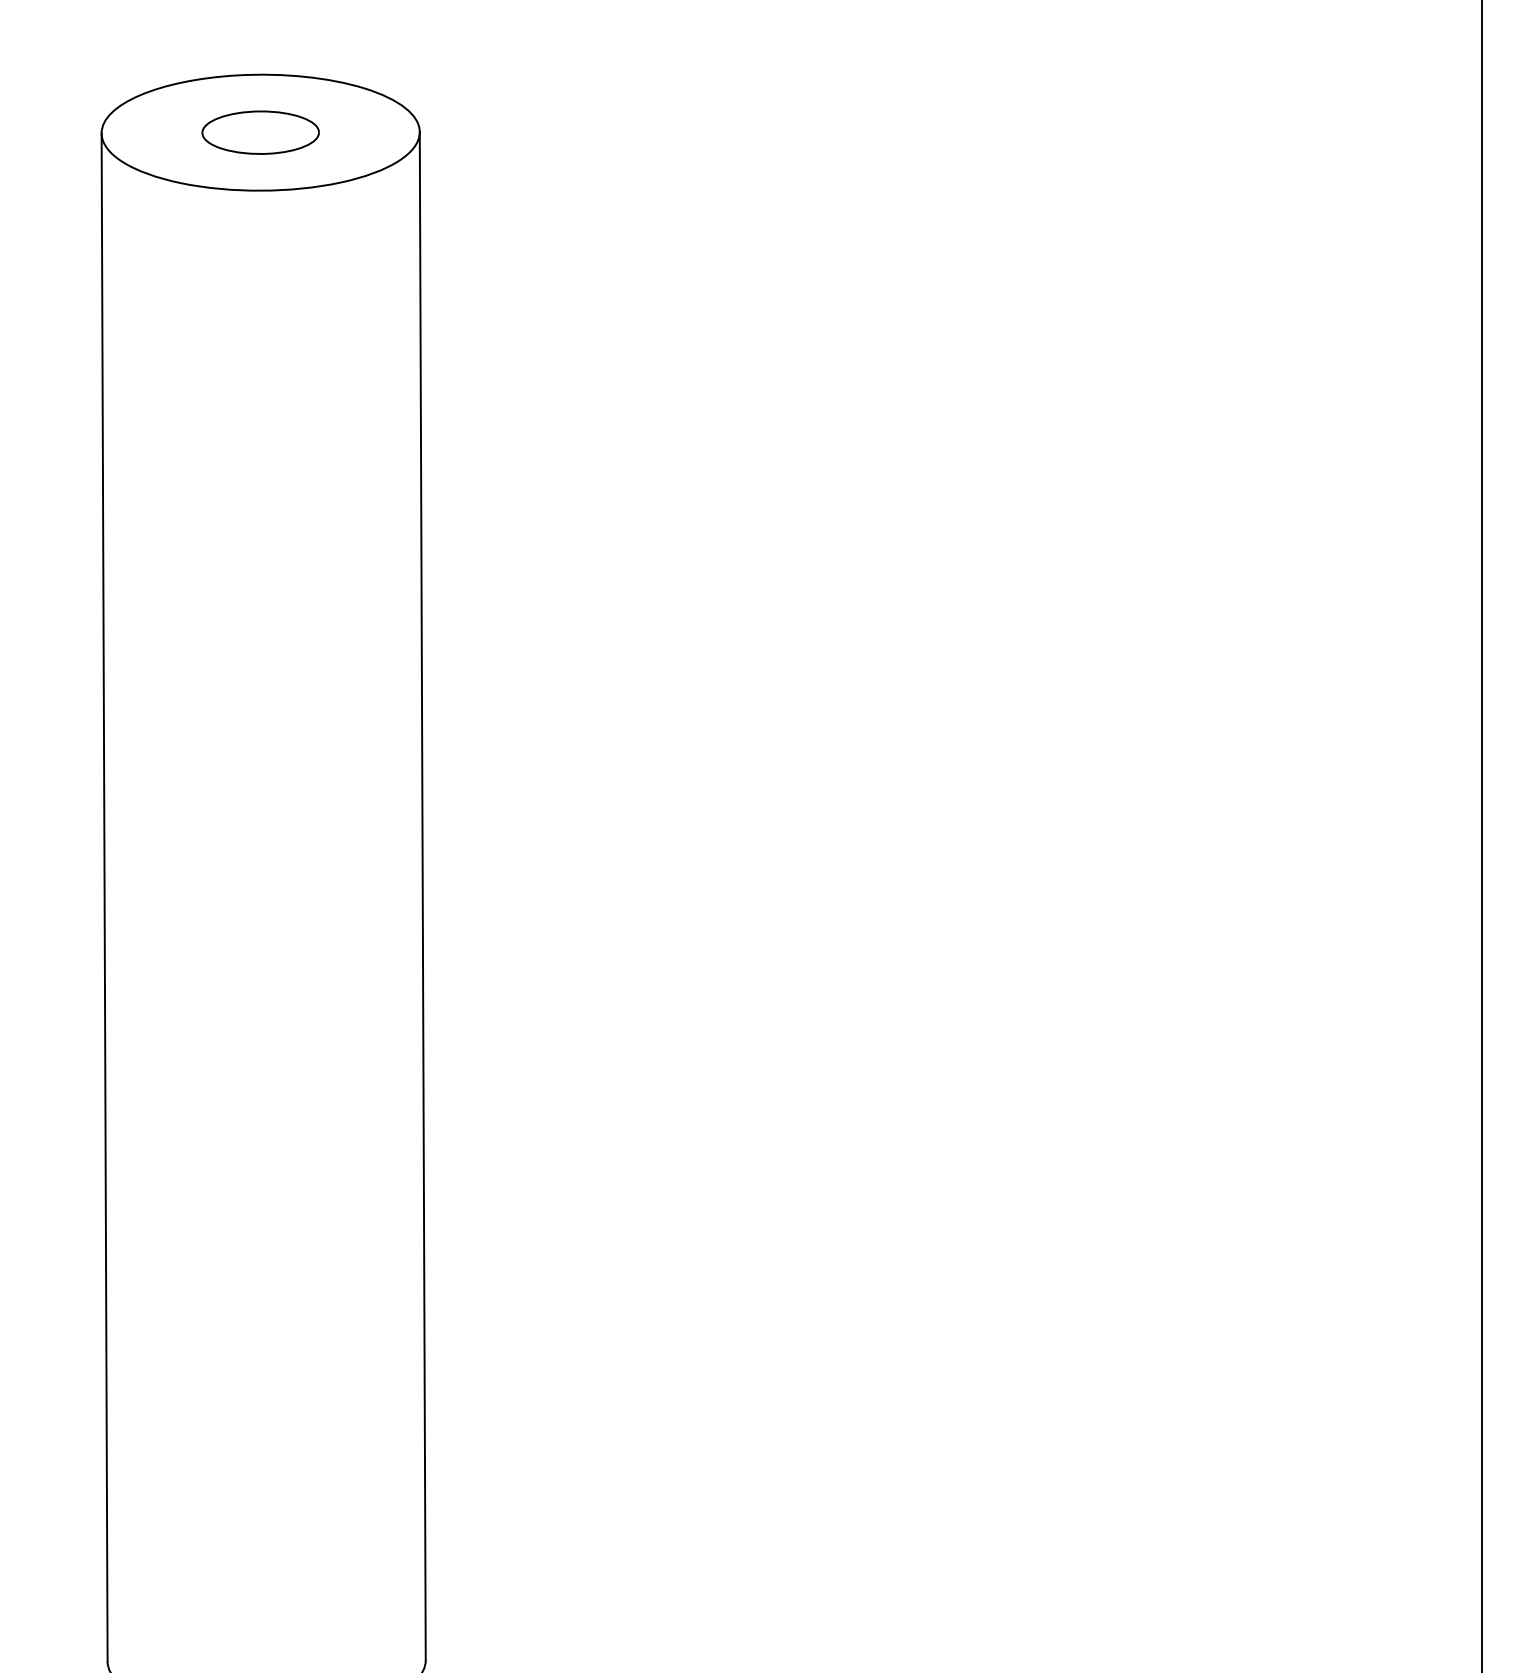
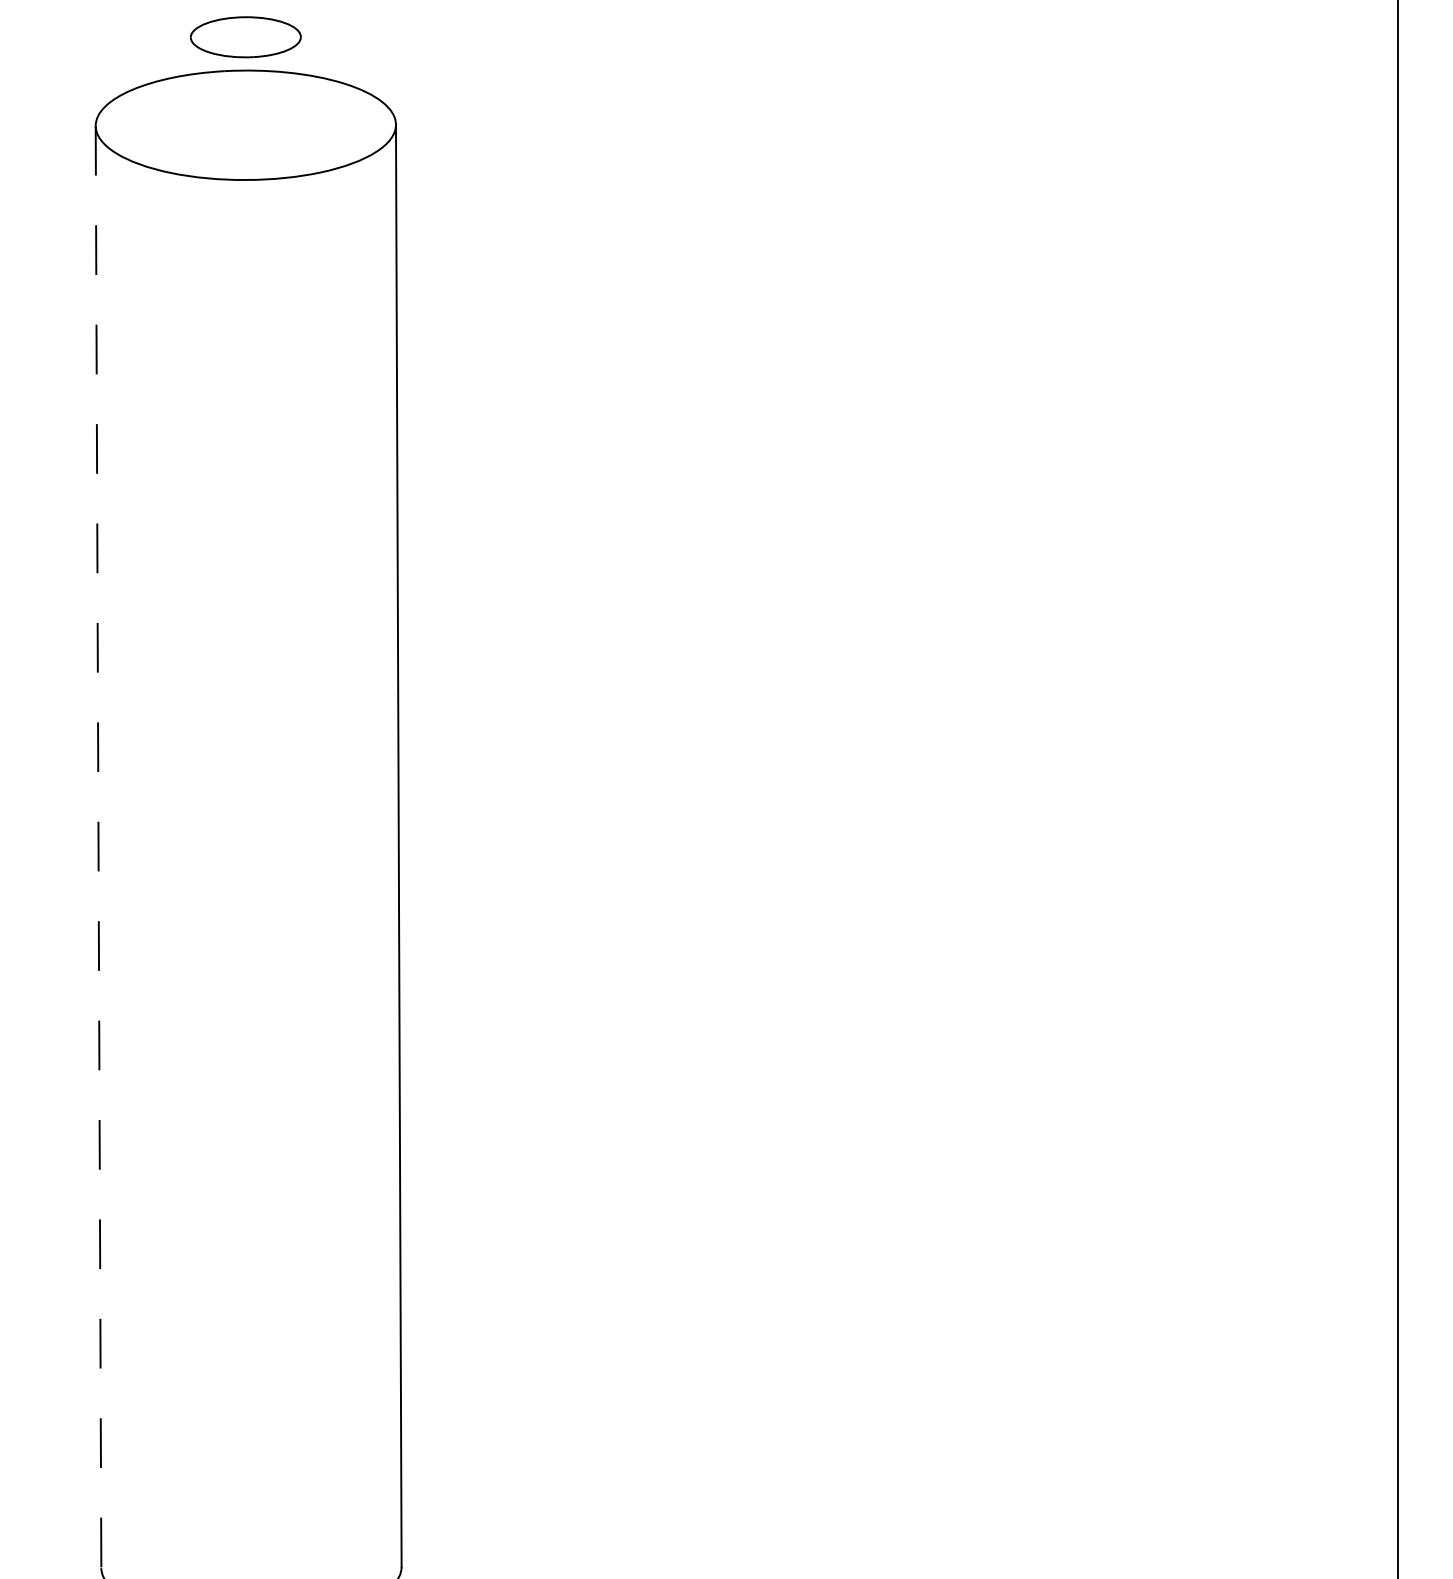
part: (260, 132) -> (245, 37), moved
line: (104, 897) -> (98, 847), solid -> dashed

